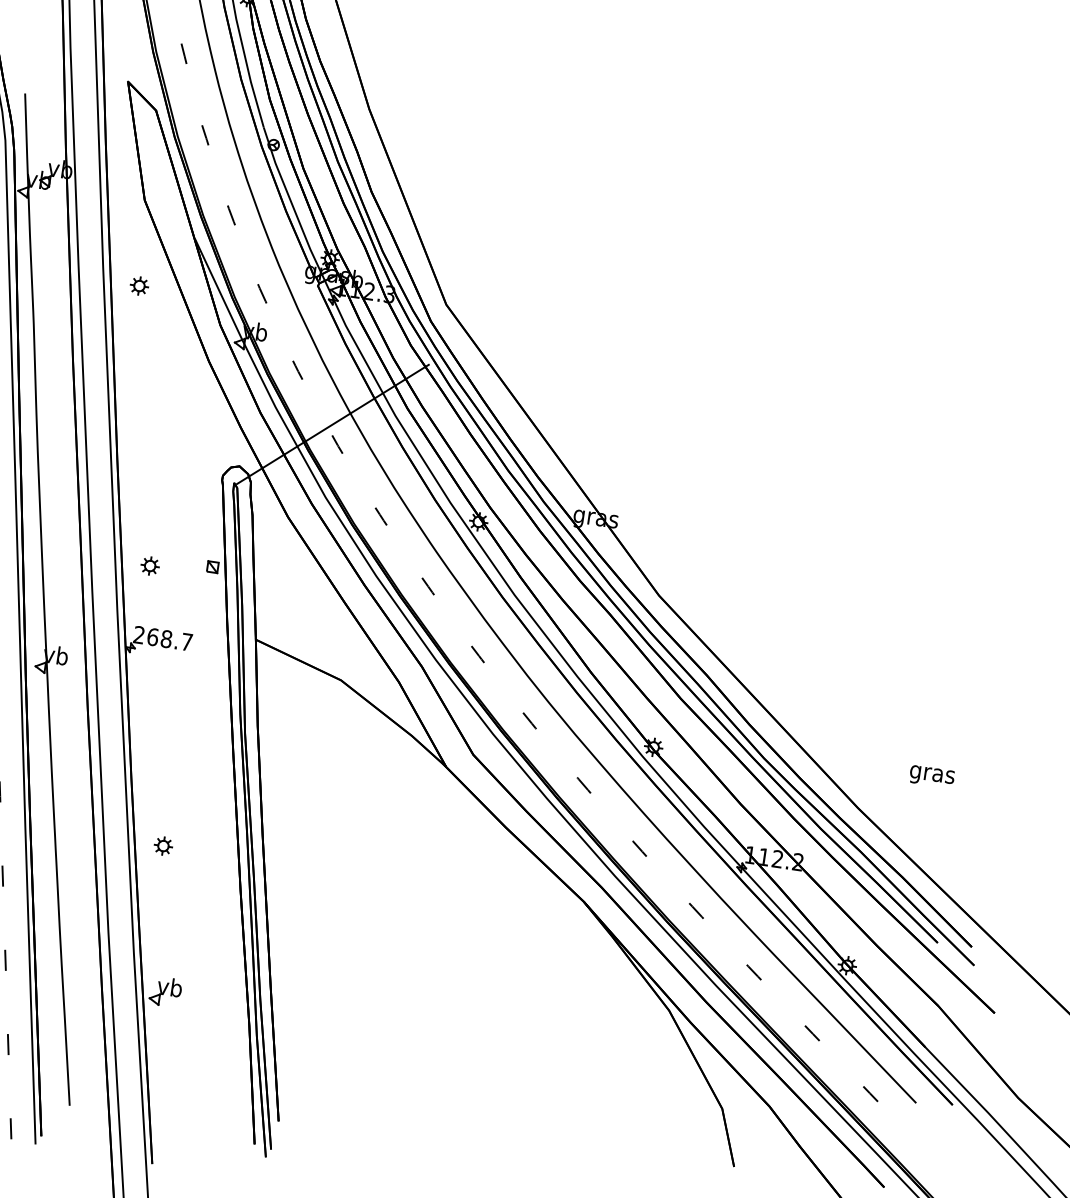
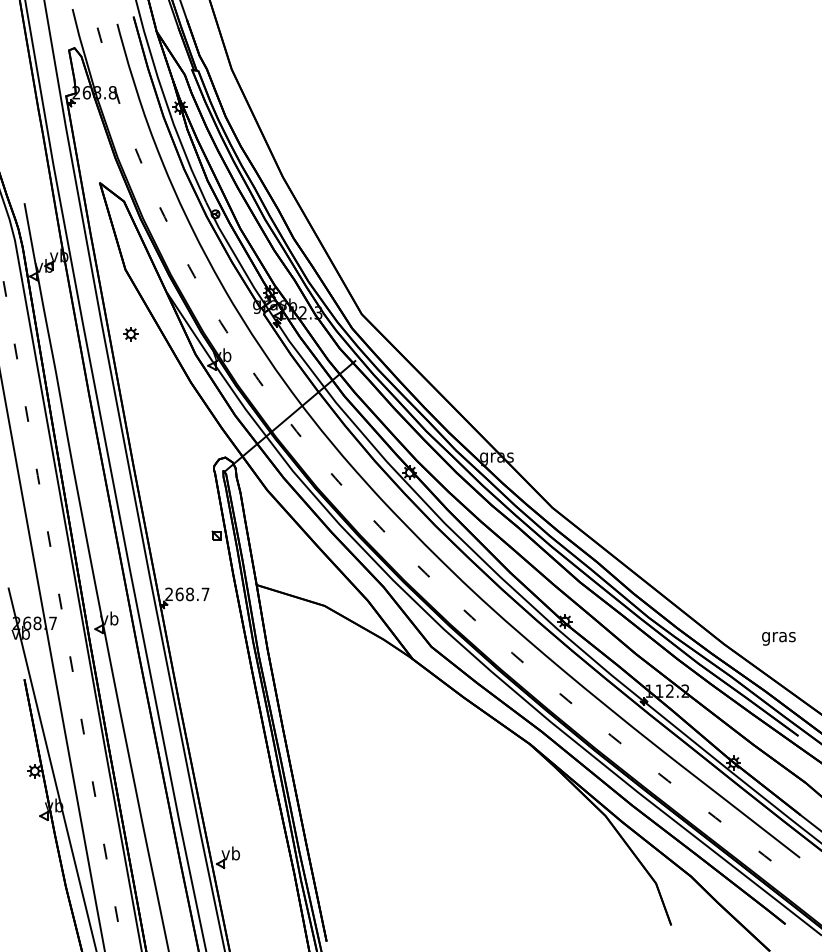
part: (149, 565) -> (169, 541), removed
text: (931, 776) -> (778, 638), moved
part: (163, 845) -> (210, 748), removed

